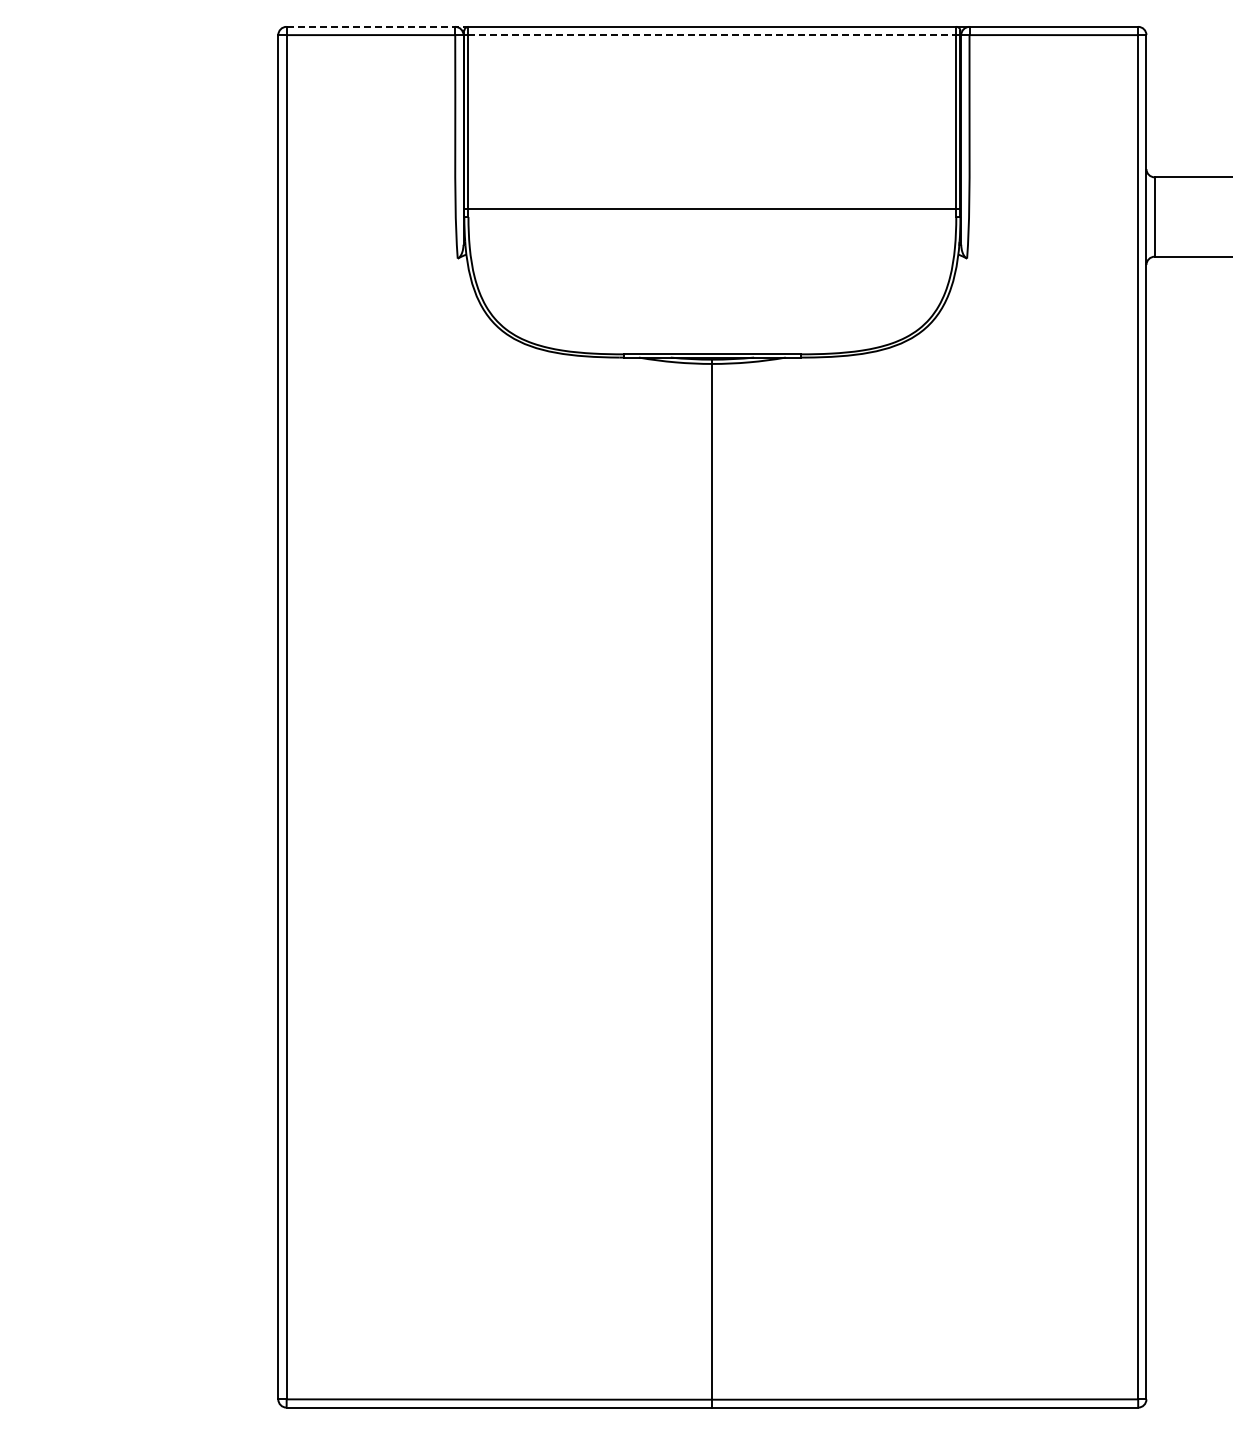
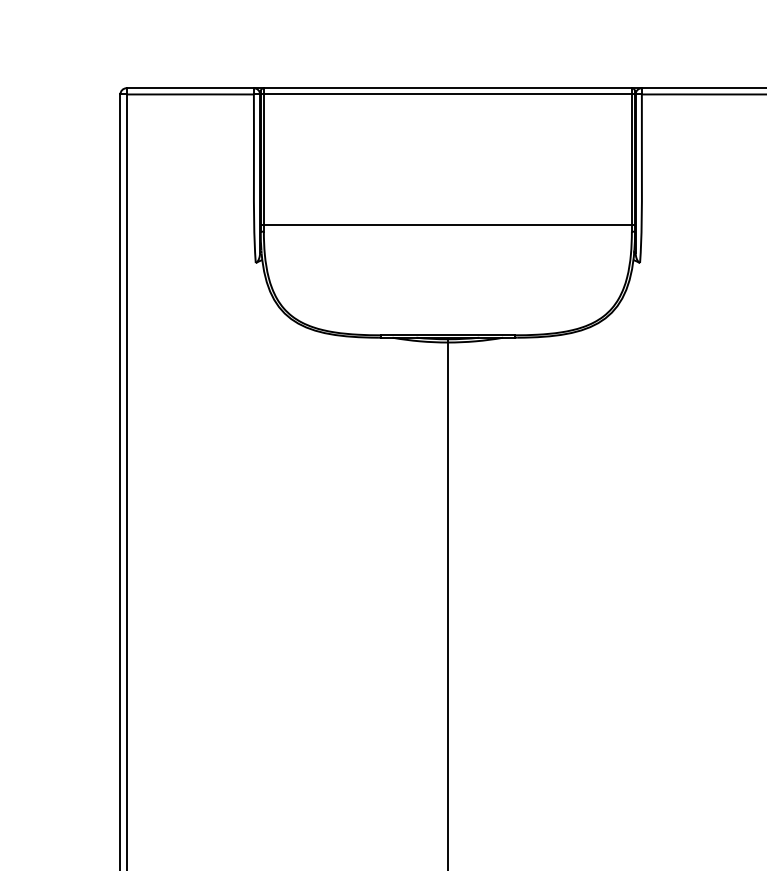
line: (377, 26) -> (195, 87), dashed -> solid
line: (714, 35) -> (449, 94), dashed -> solid

